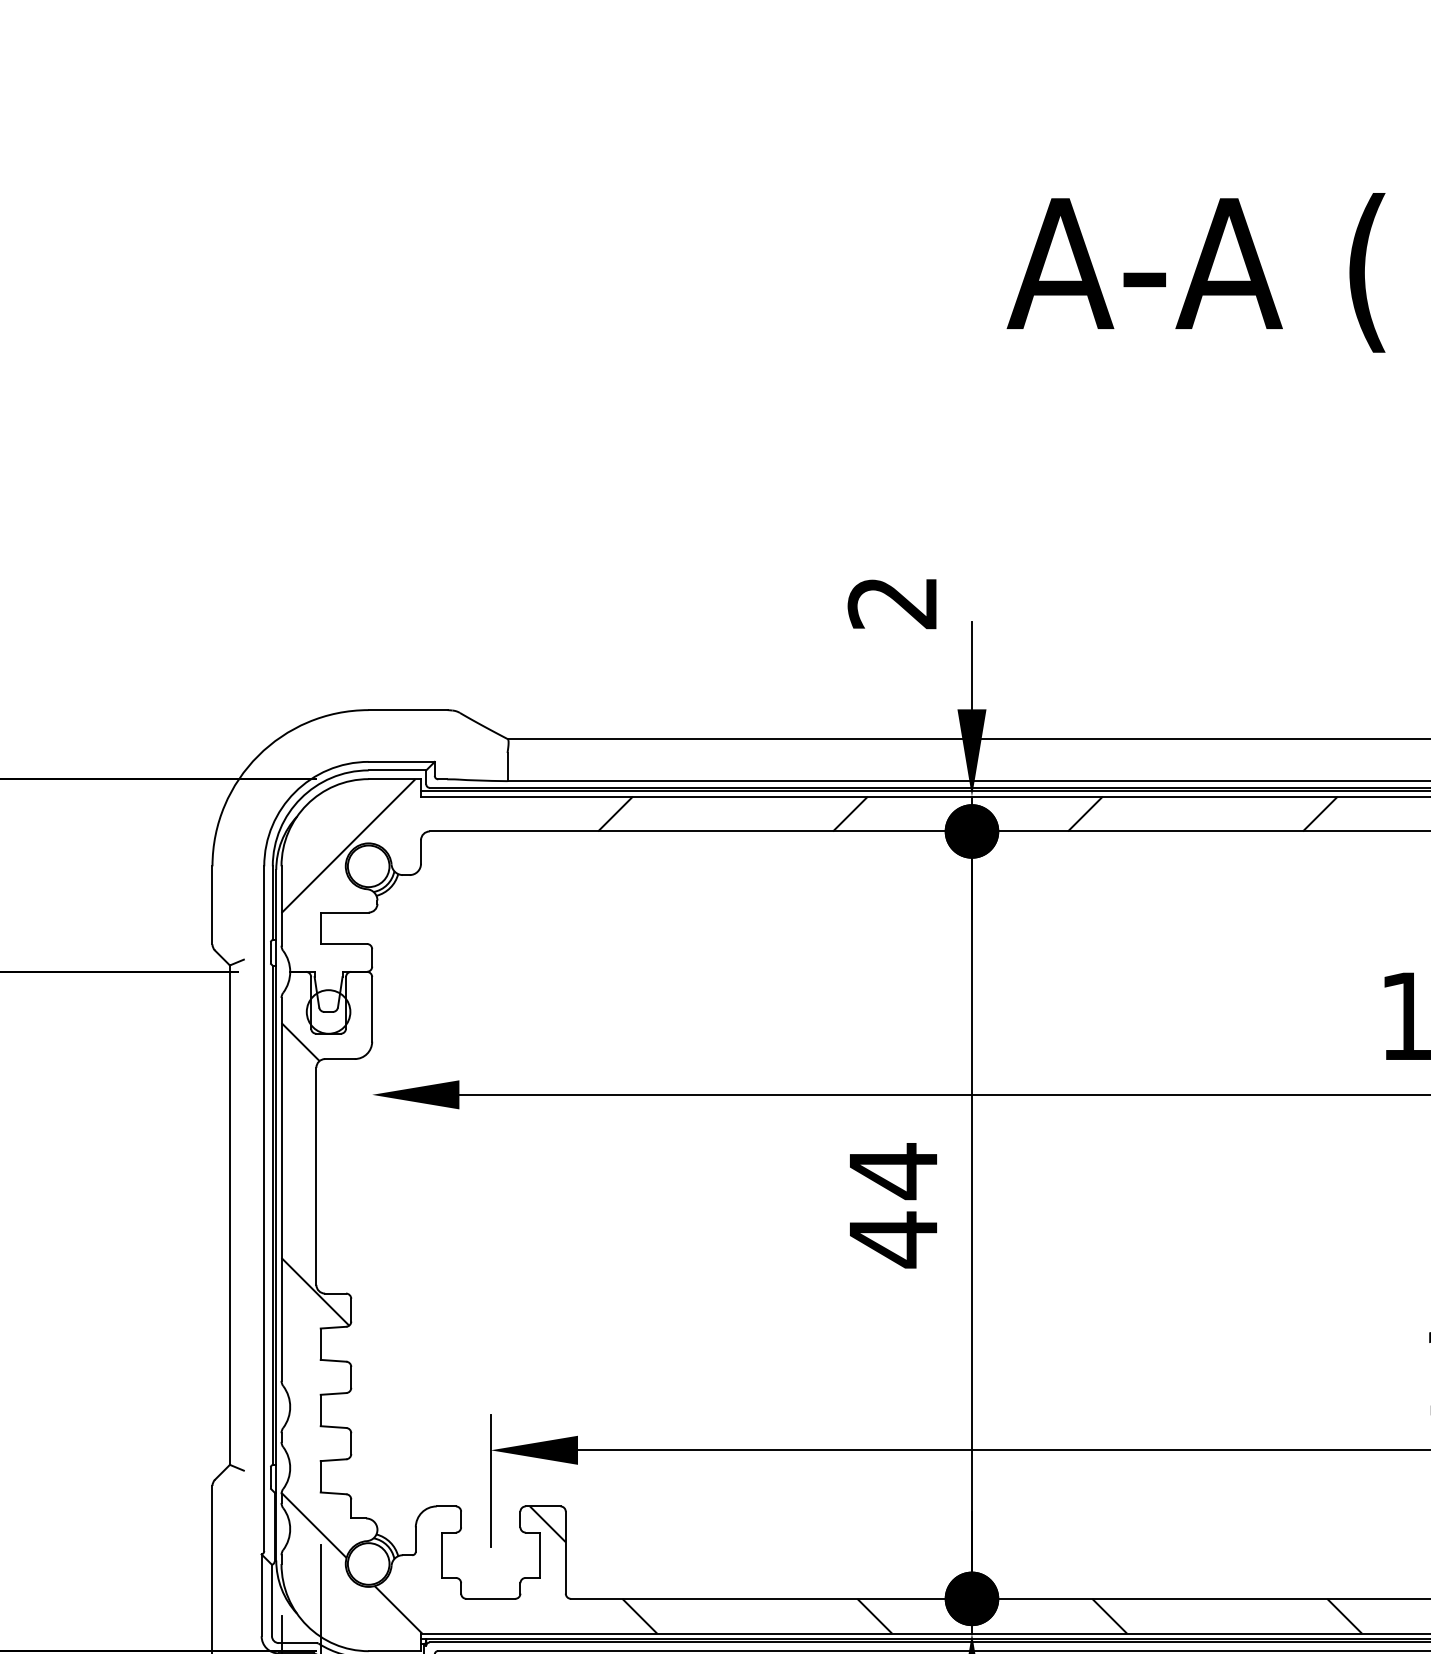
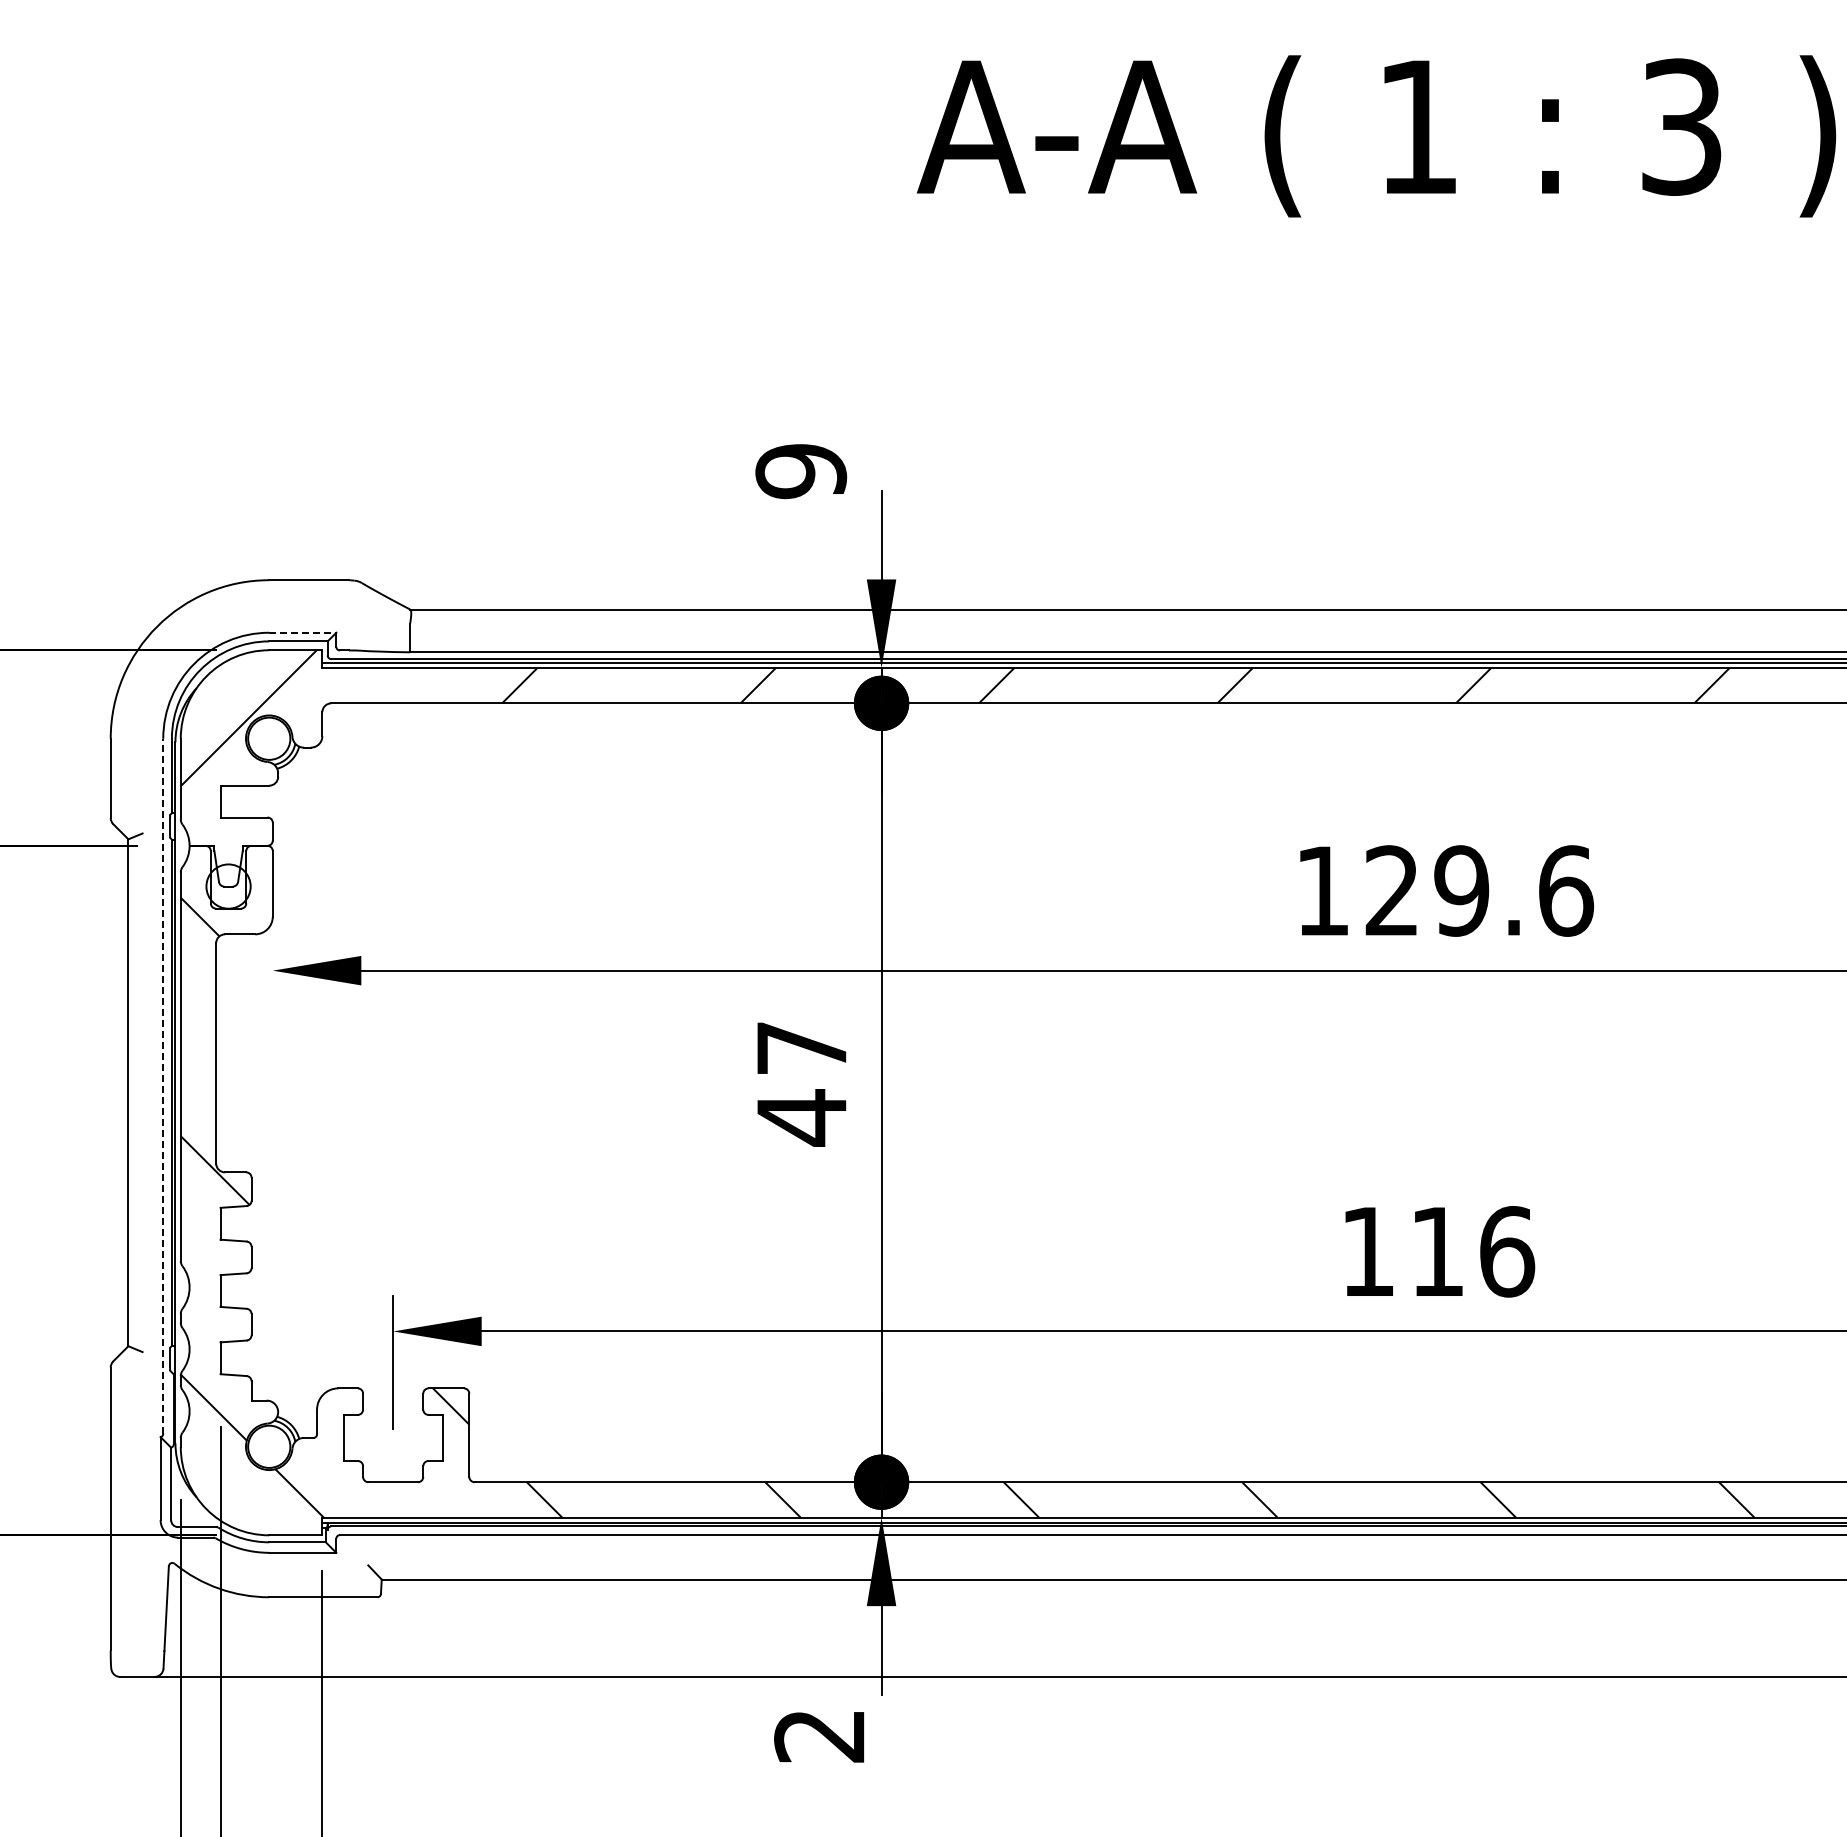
text: (893, 603) -> (801, 471), 2 -> 9
line: (401, 761) -> (302, 632), solid -> dashed
text: (893, 1171) -> (801, 1048), 44 -> 47
line: (264, 1207) -> (163, 1085), solid -> dashed

